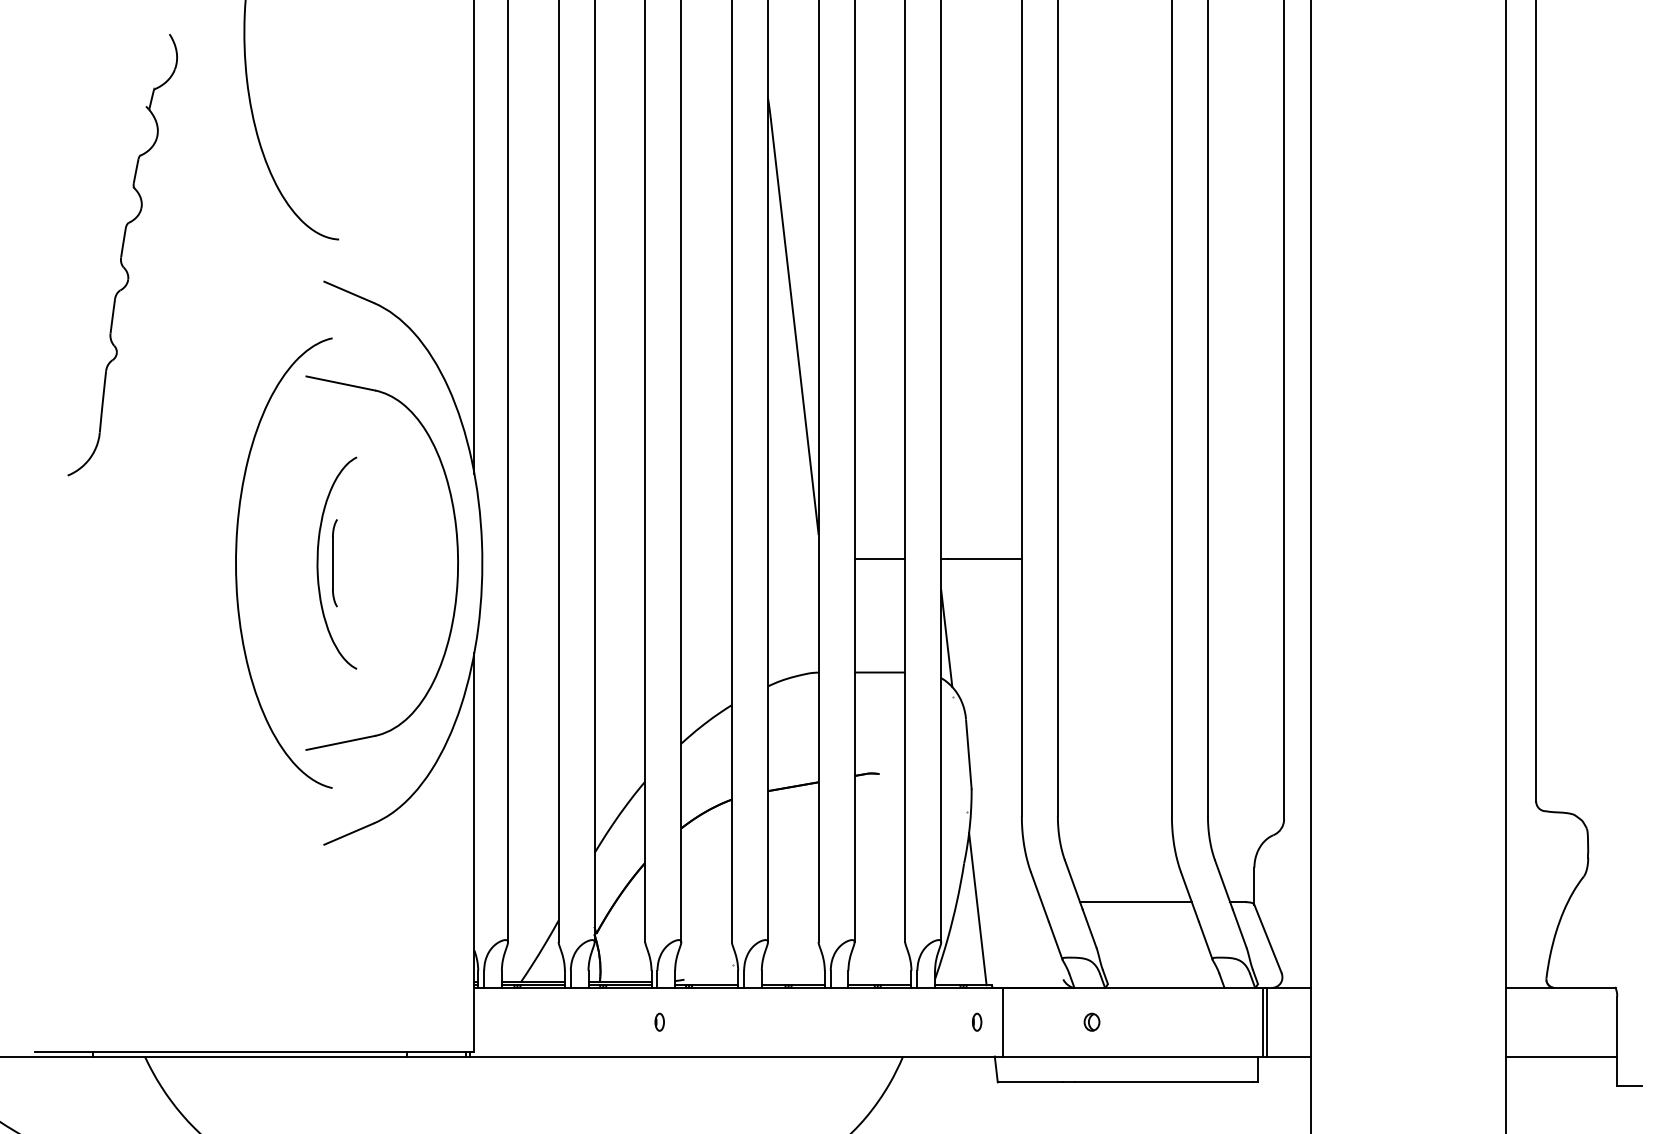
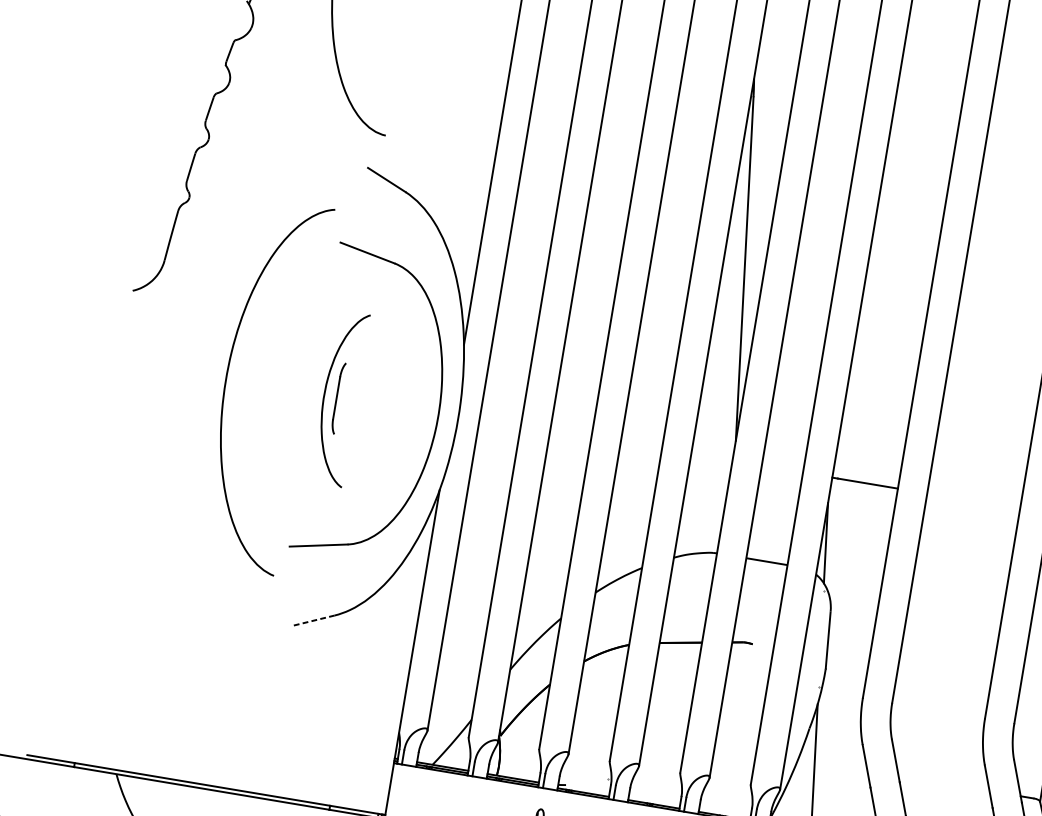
line: (879, 559) -> (782, 469), removed
curve: (236, 562) -> (226, 379), moved
line: (348, 834) -> (312, 621), solid -> dashed
line: (1135, 902) -> (943, 783), removed

